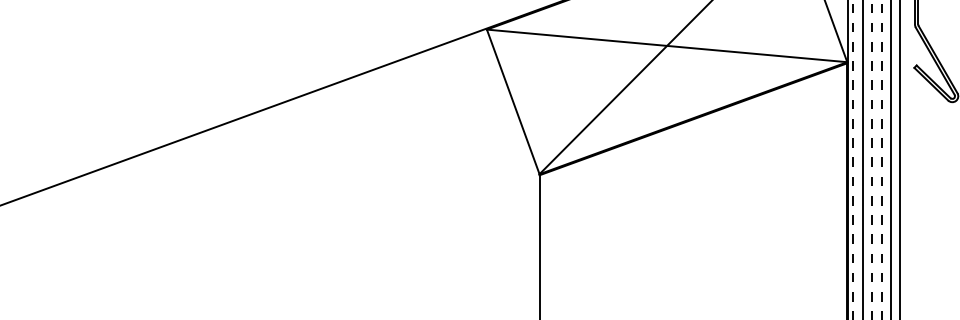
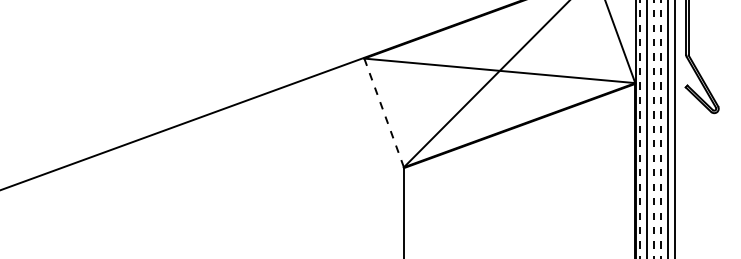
line: (513, 101) -> (384, 112), solid -> dashed

